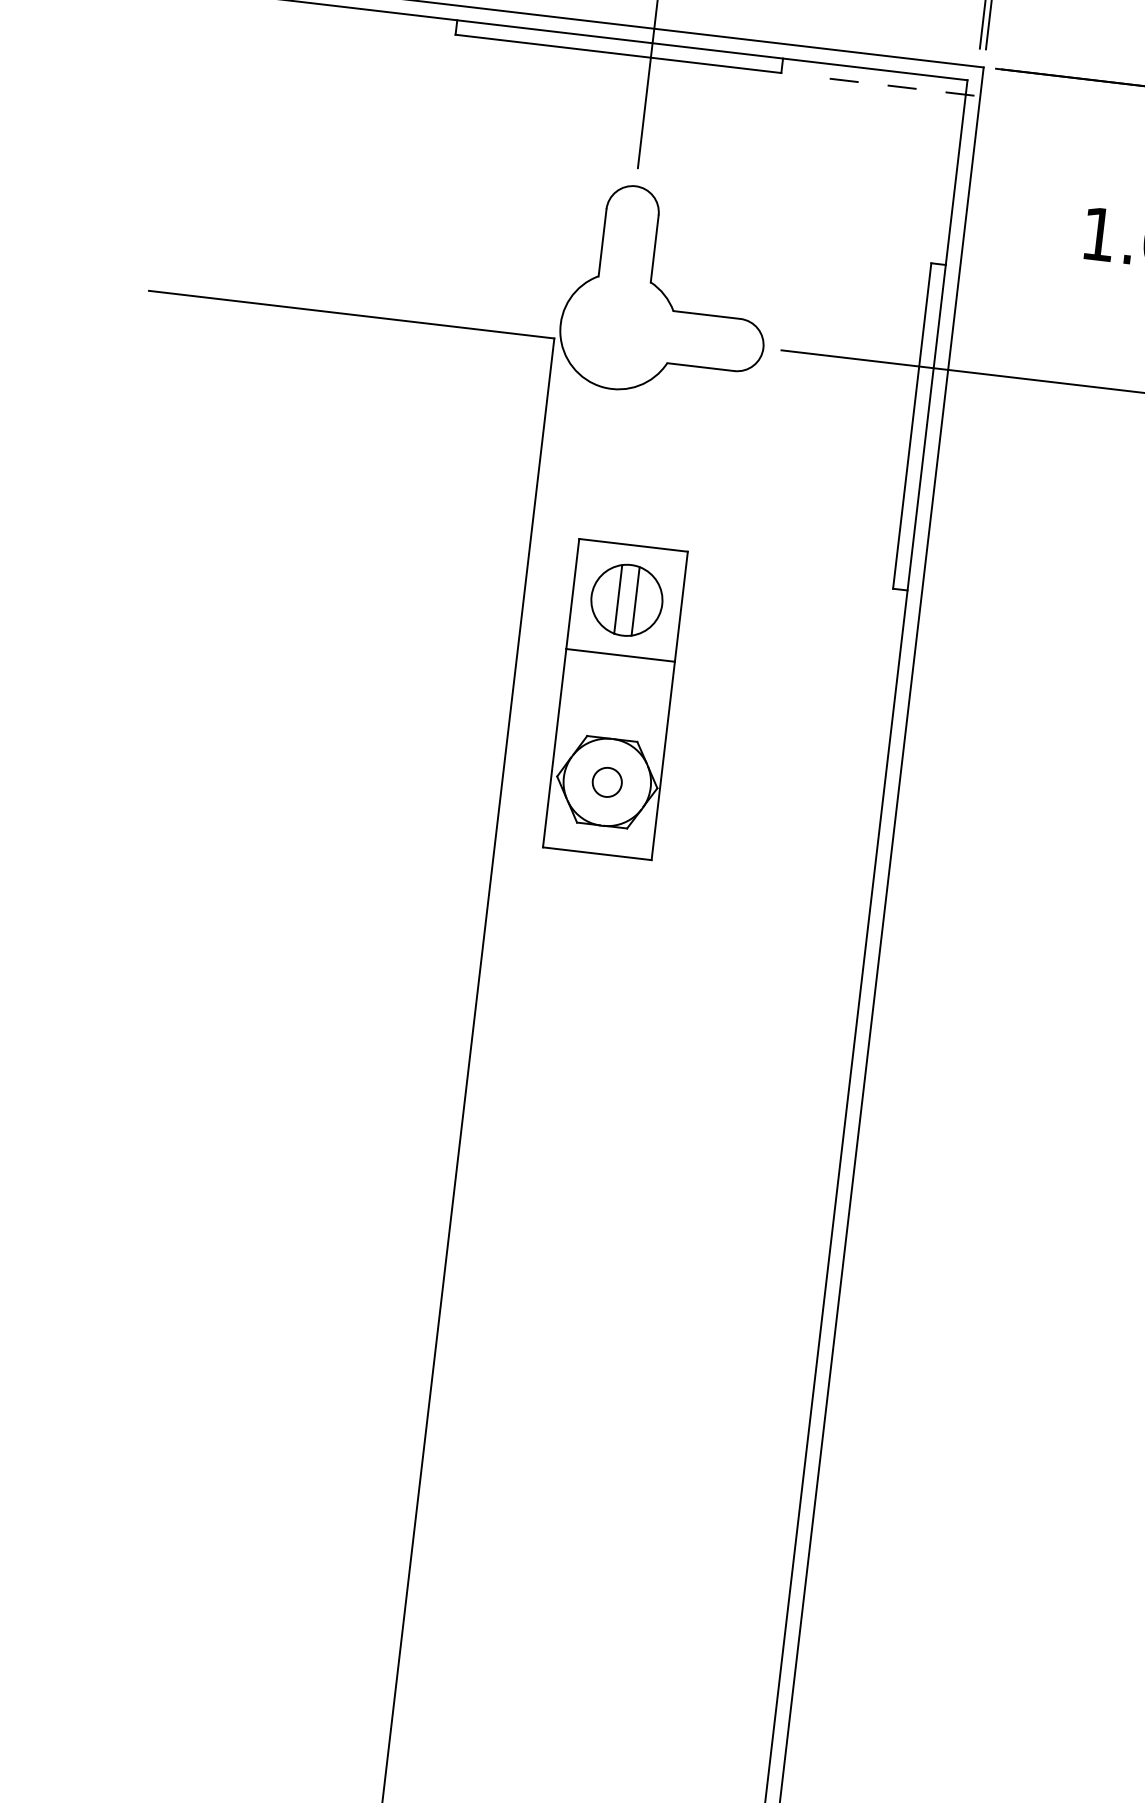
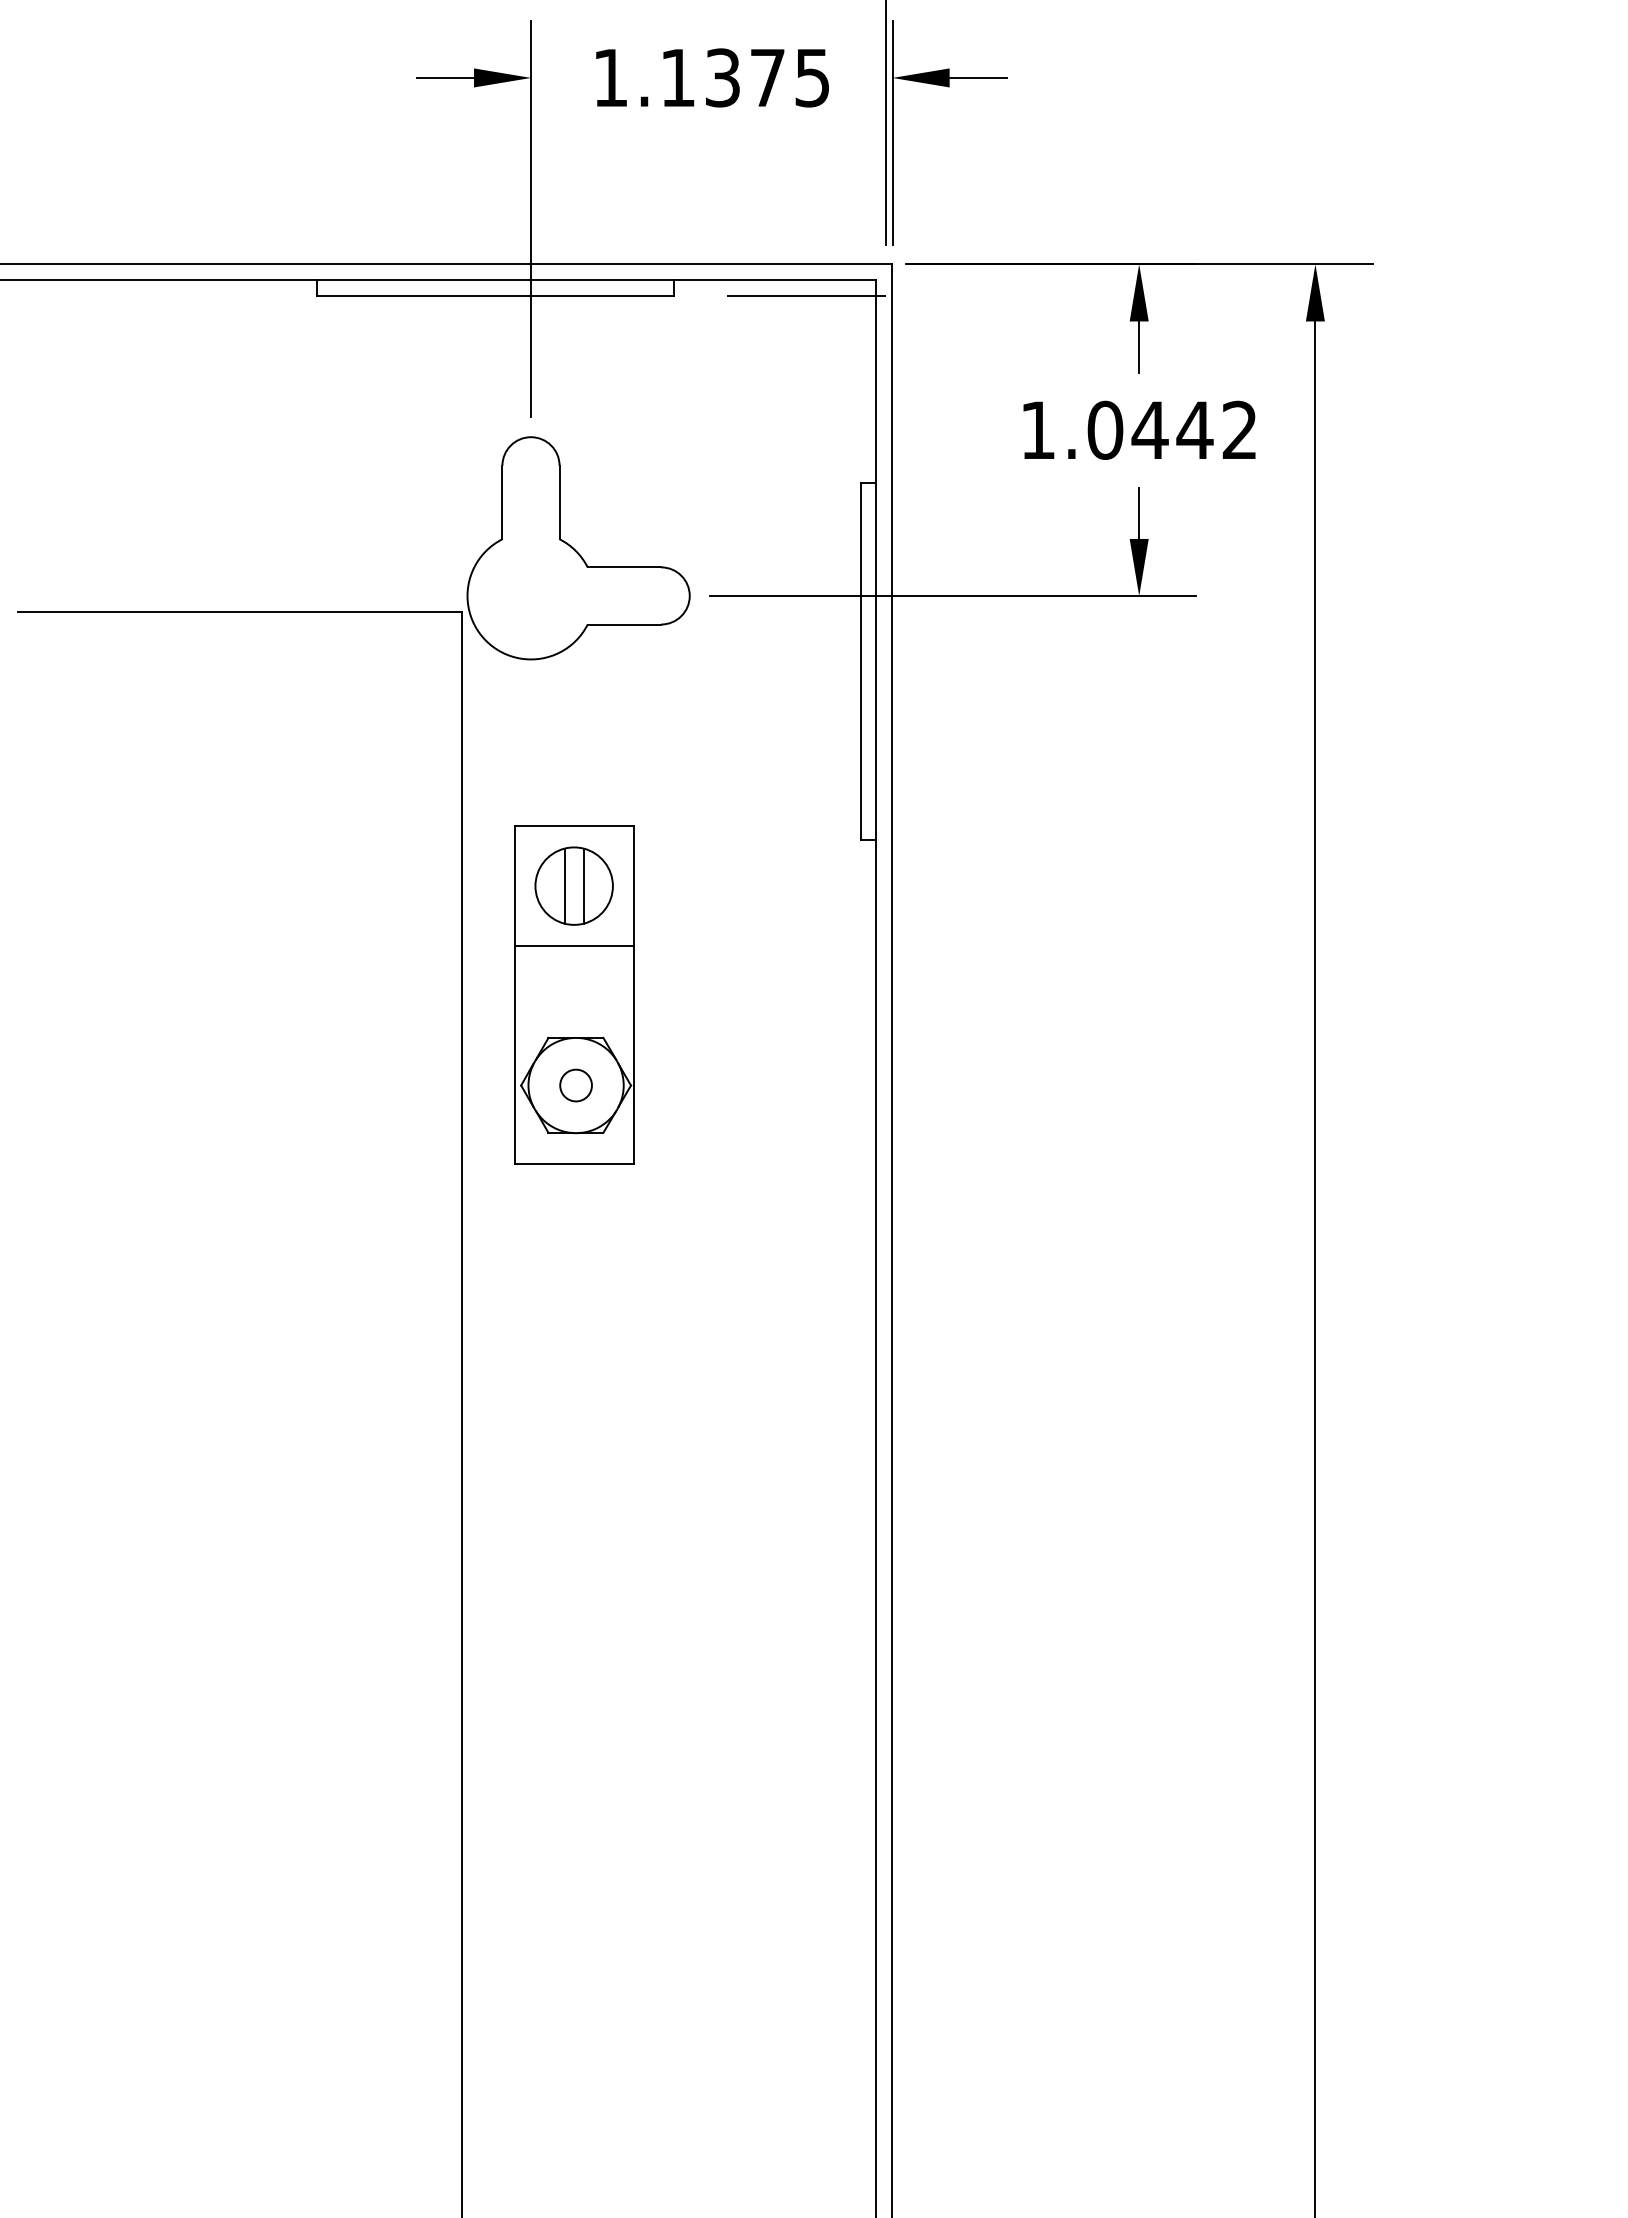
line: (902, 87) -> (807, 296), dashed -> solid

